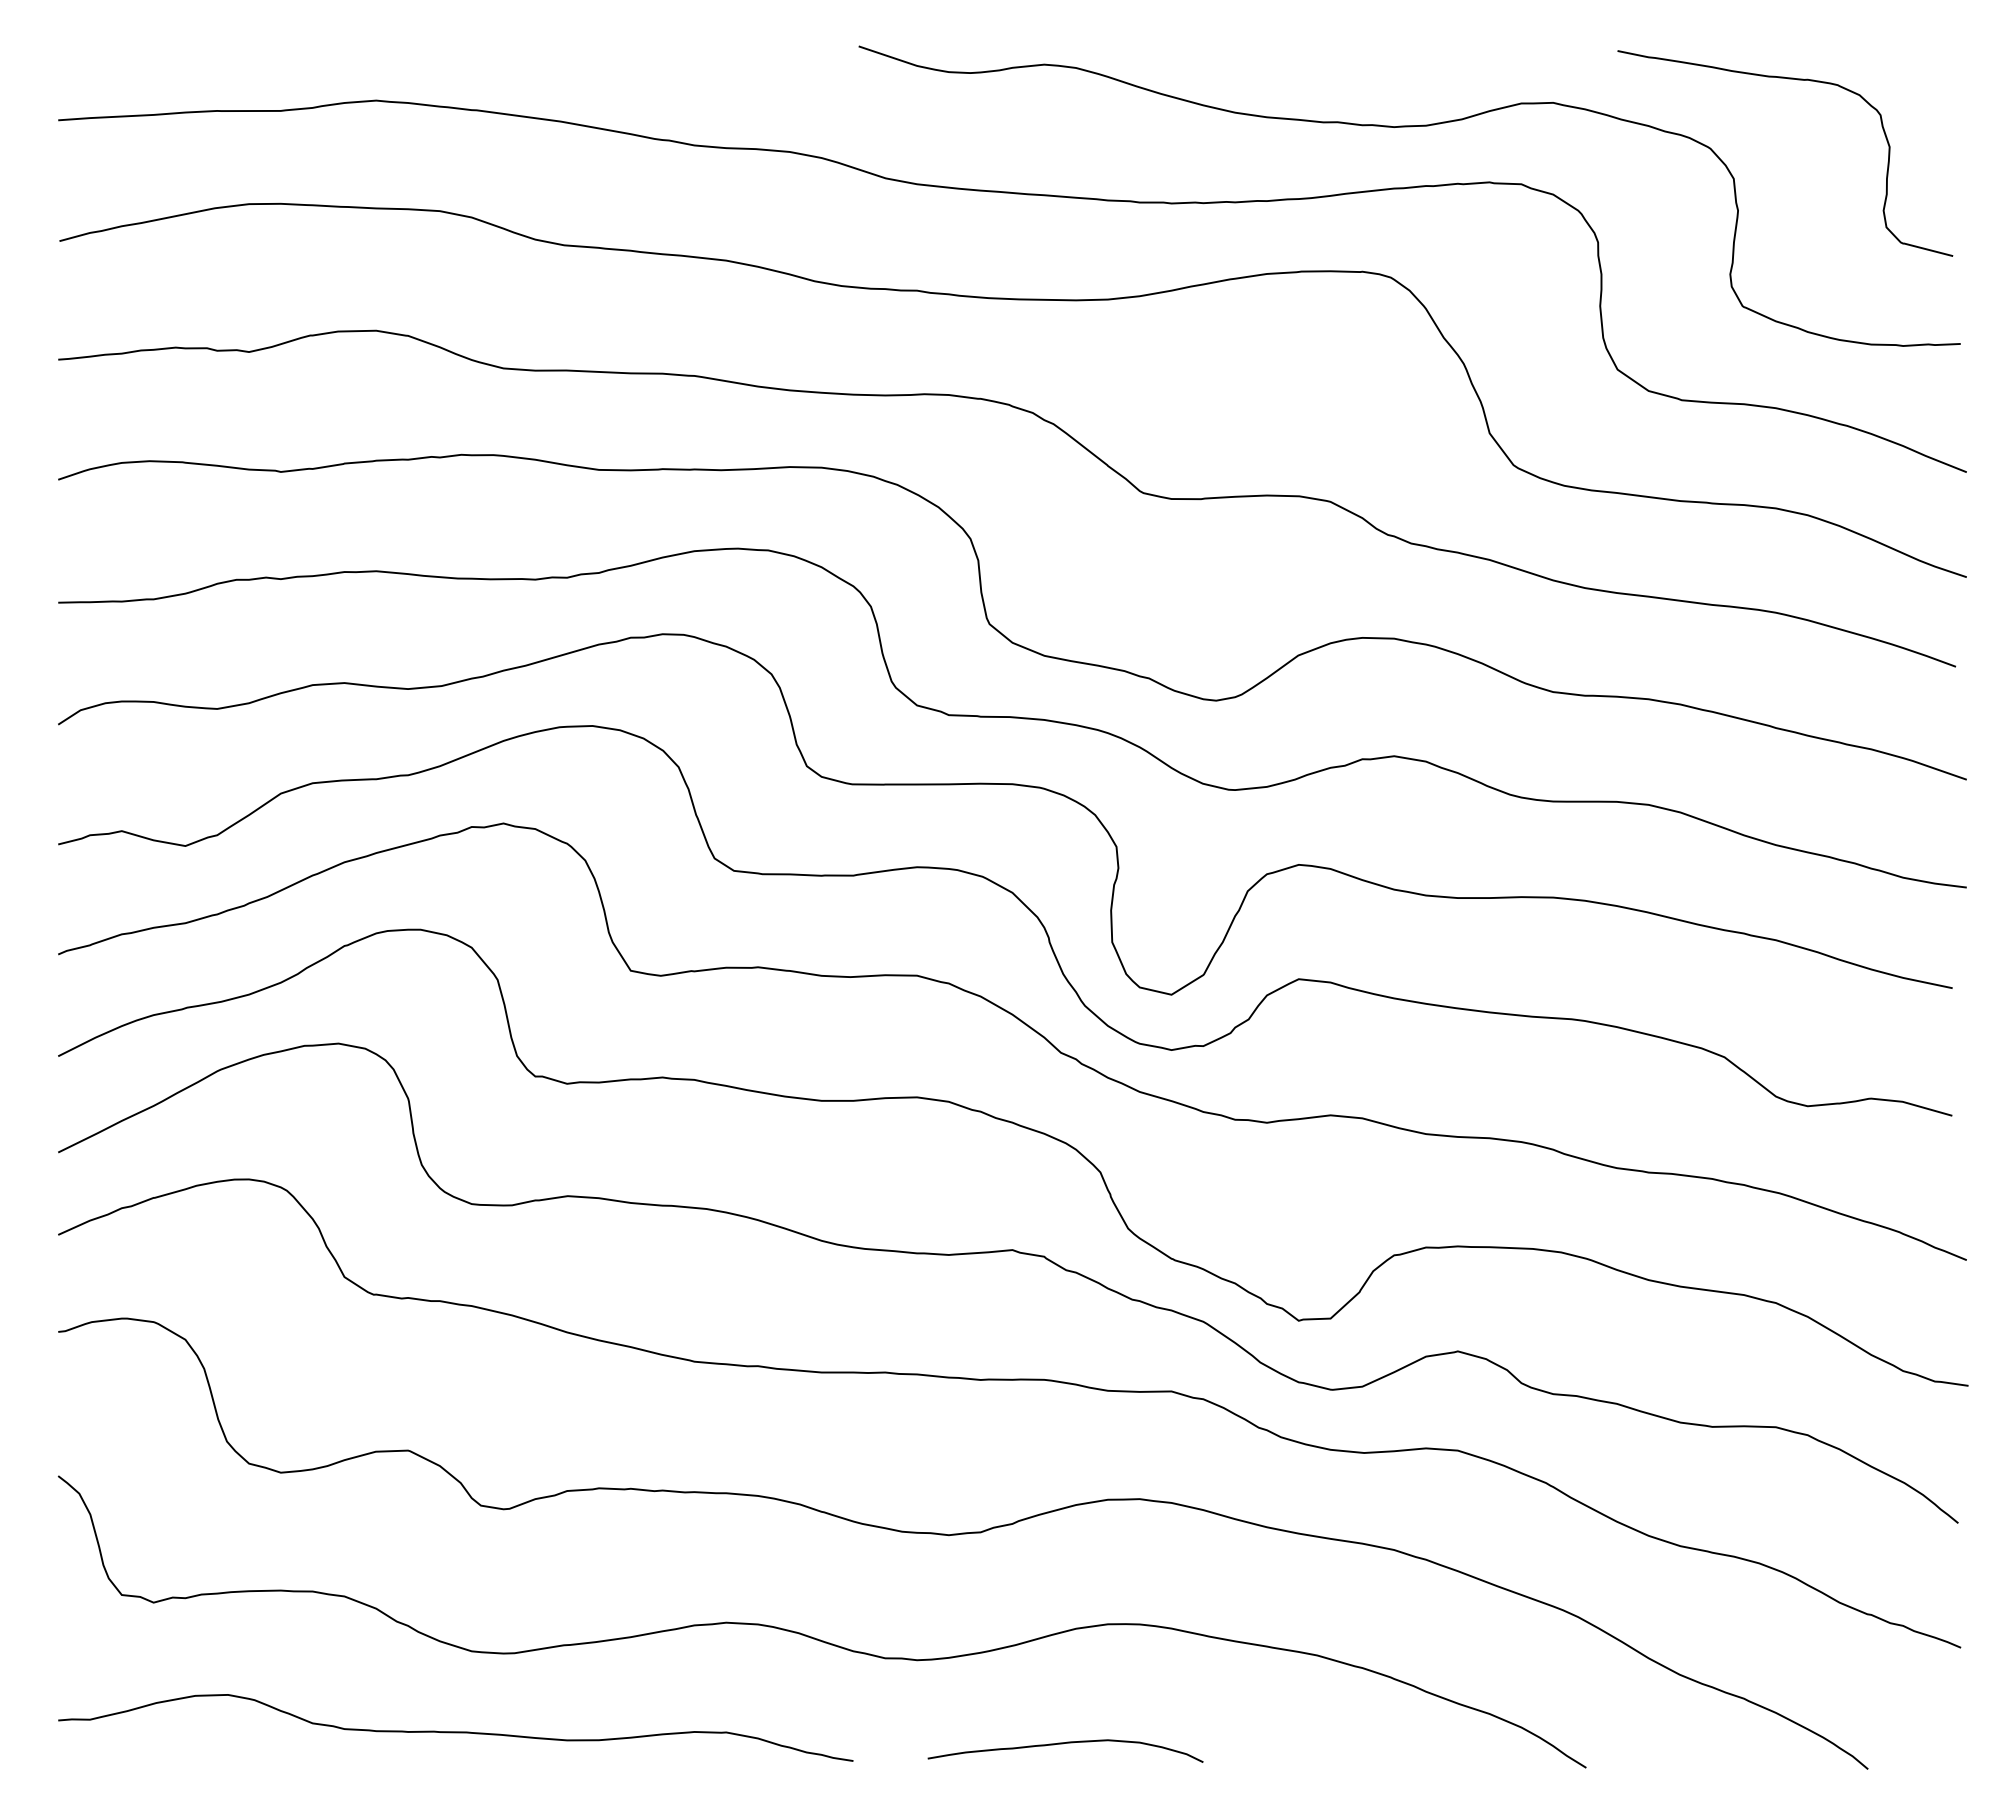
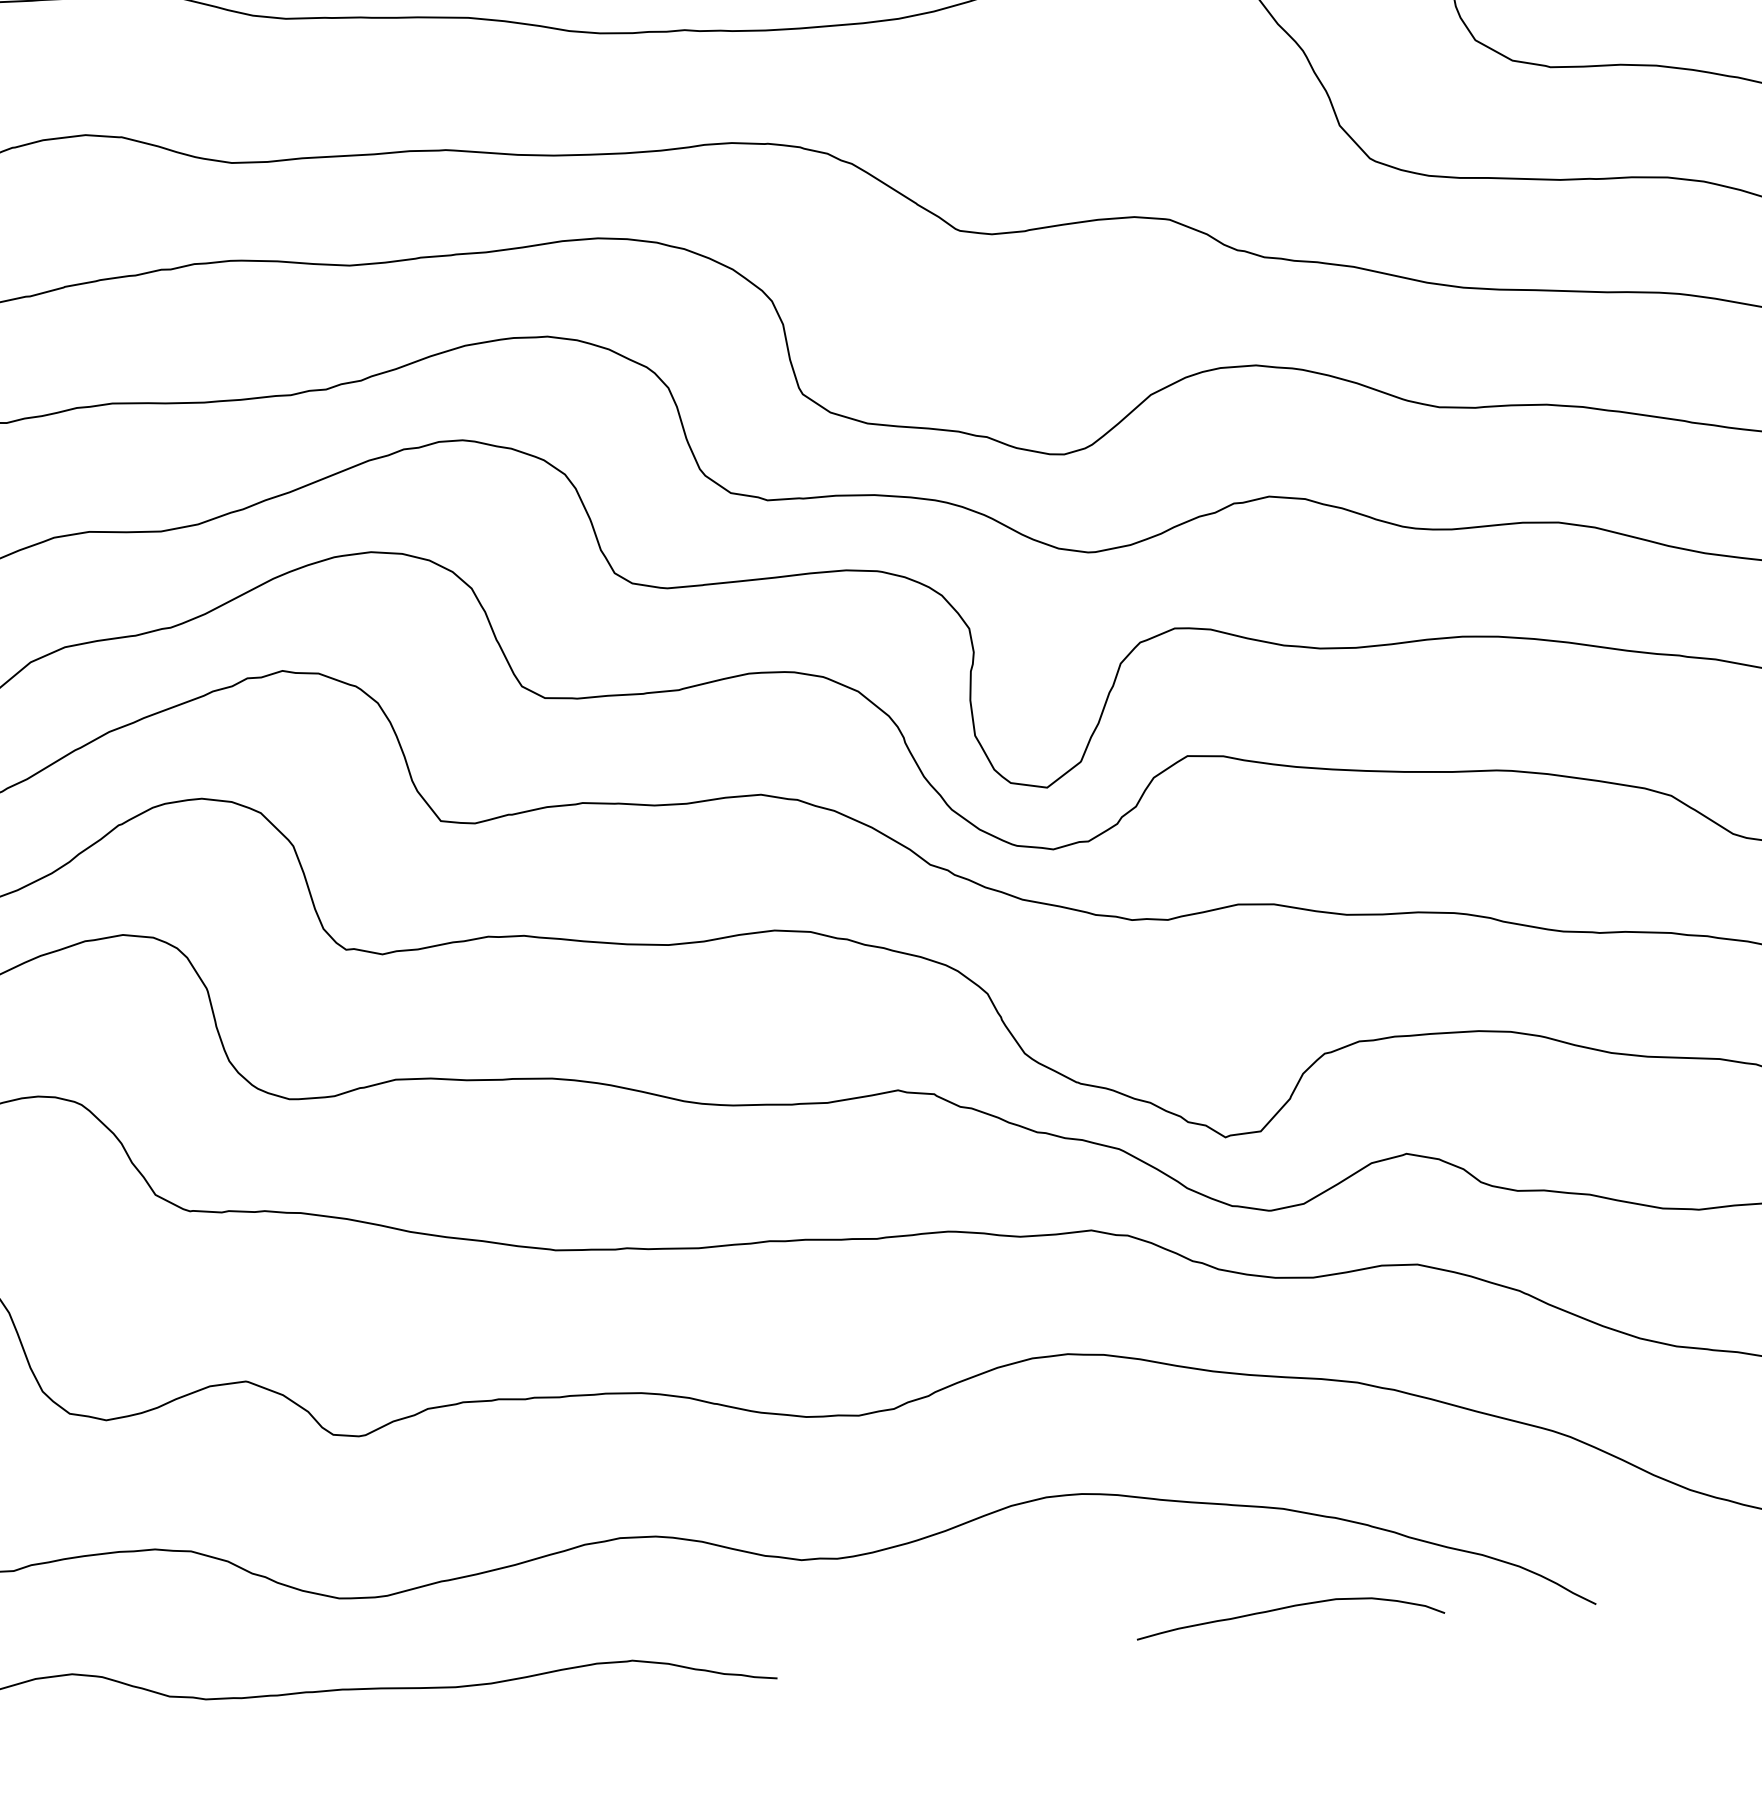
curve: (1063, 1744) -> (1286, 1608), moved

